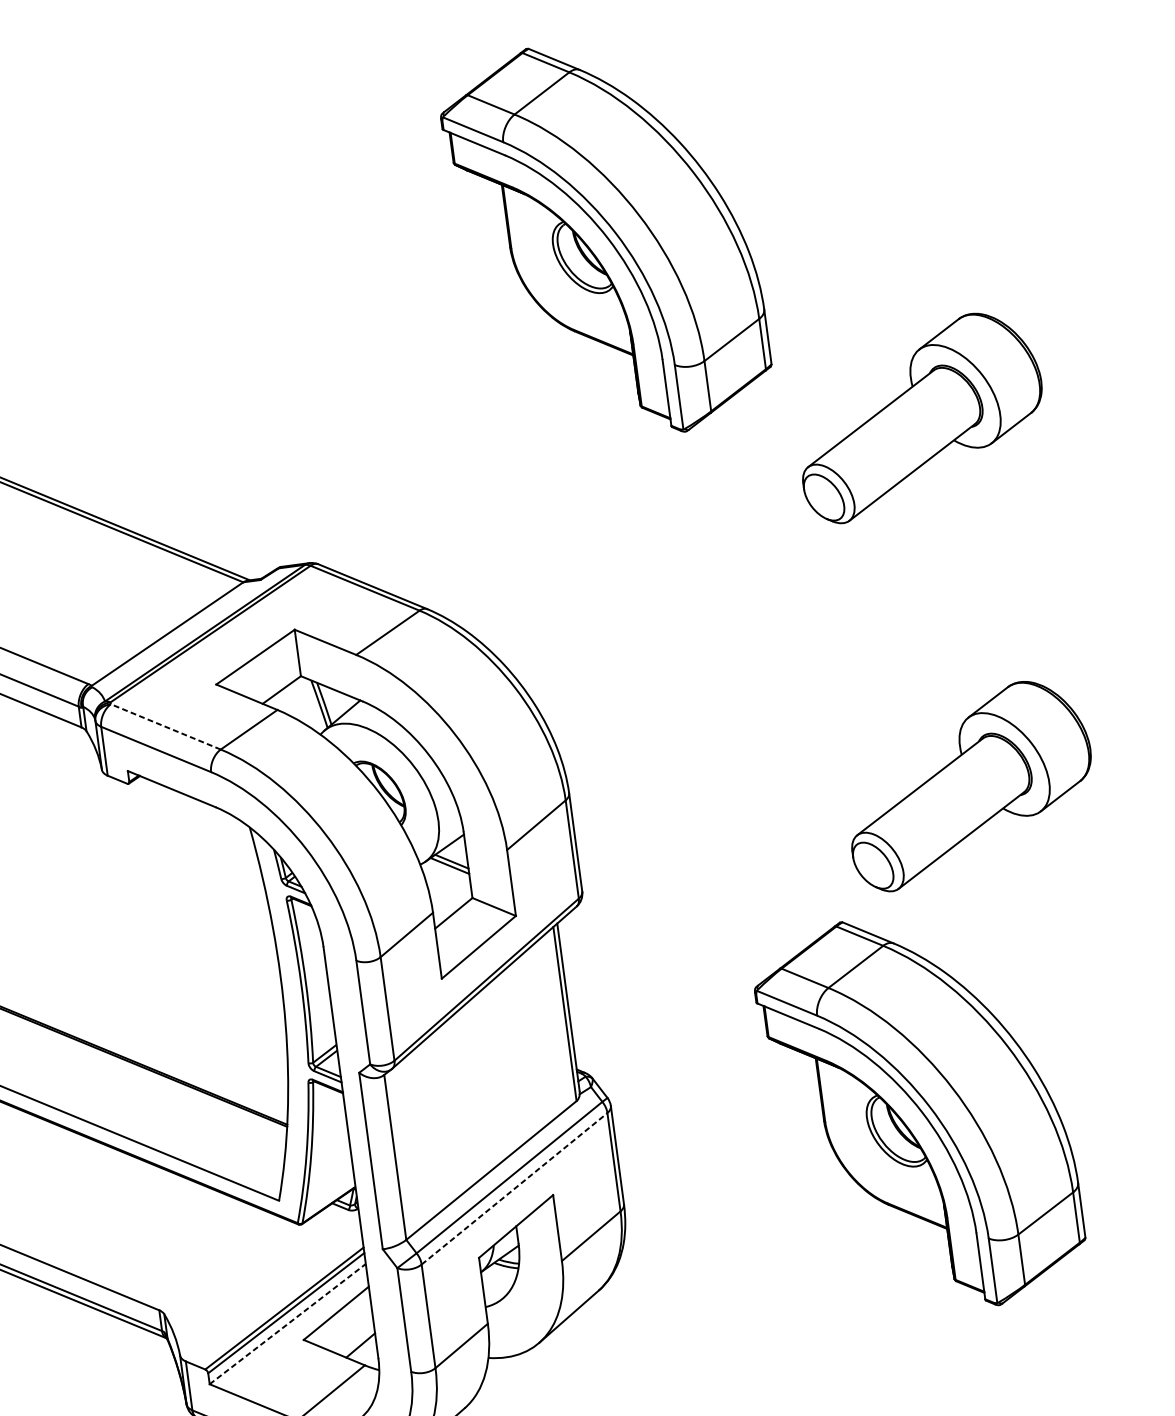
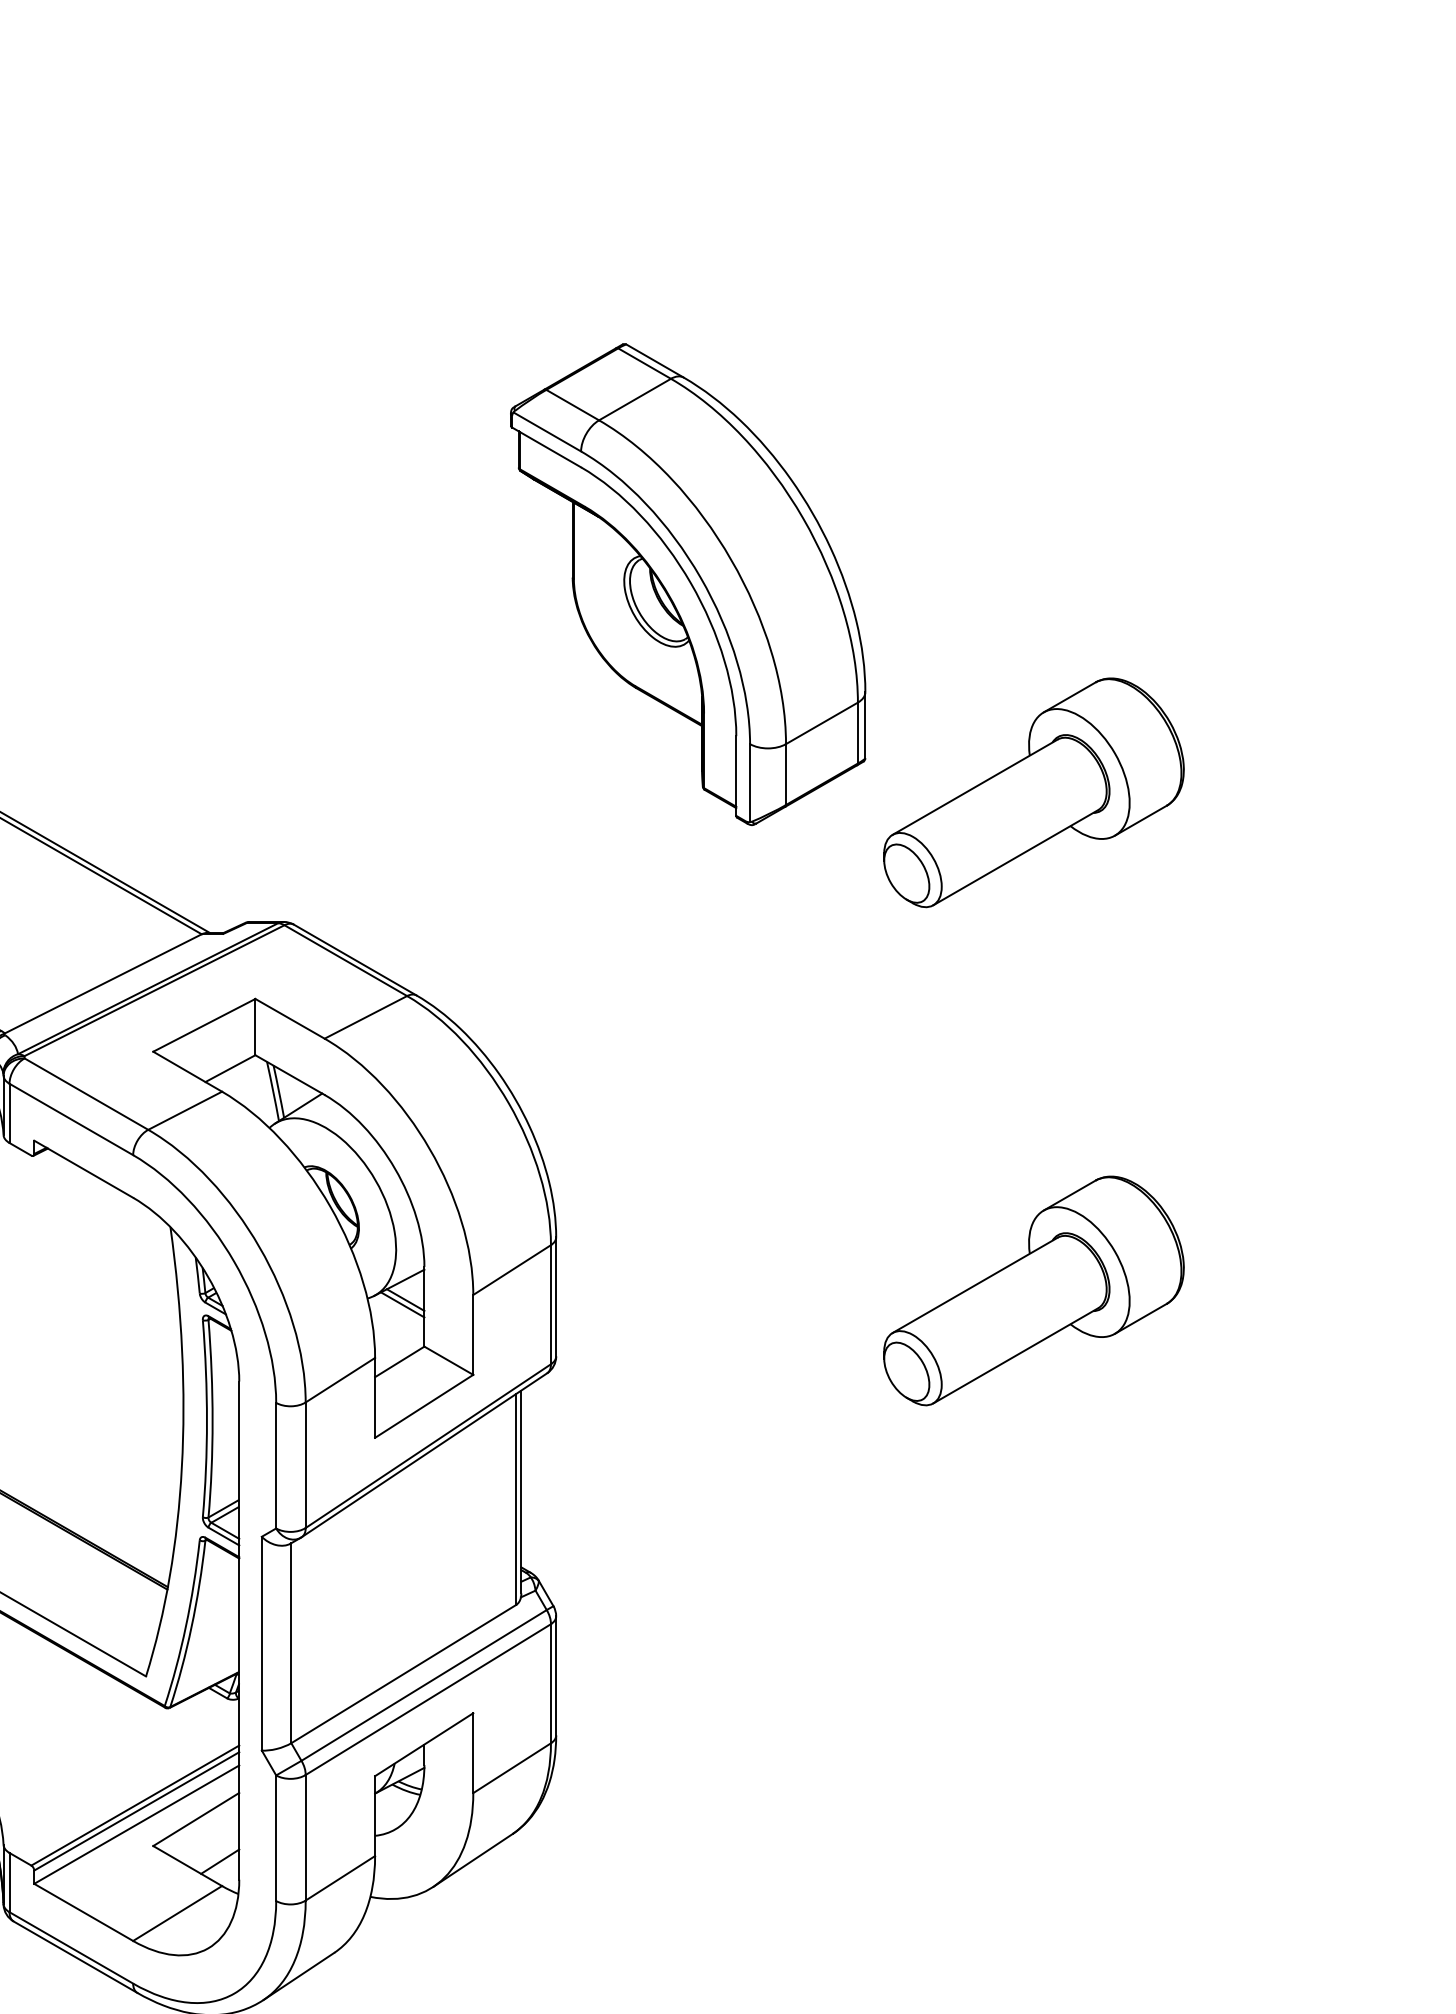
part: (919, 416) -> (1033, 792), moved
line: (165, 726) -> (86, 1093), dashed -> solid
part: (920, 1113) -> (923, 1674), removed
line: (514, 1188) -> (428, 1699), dashed -> solid
line: (288, 1323) -> (137, 1824), dashed -> solid

